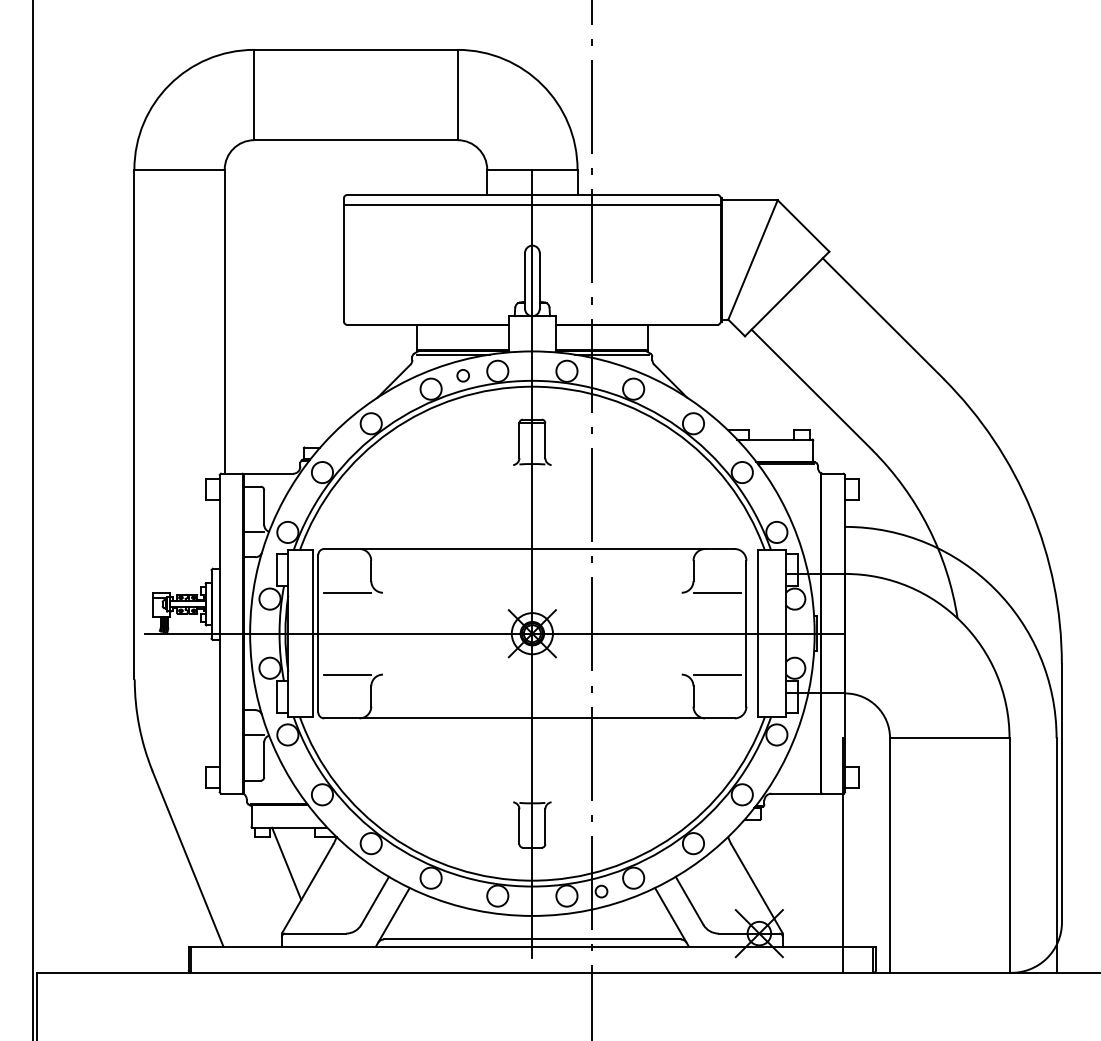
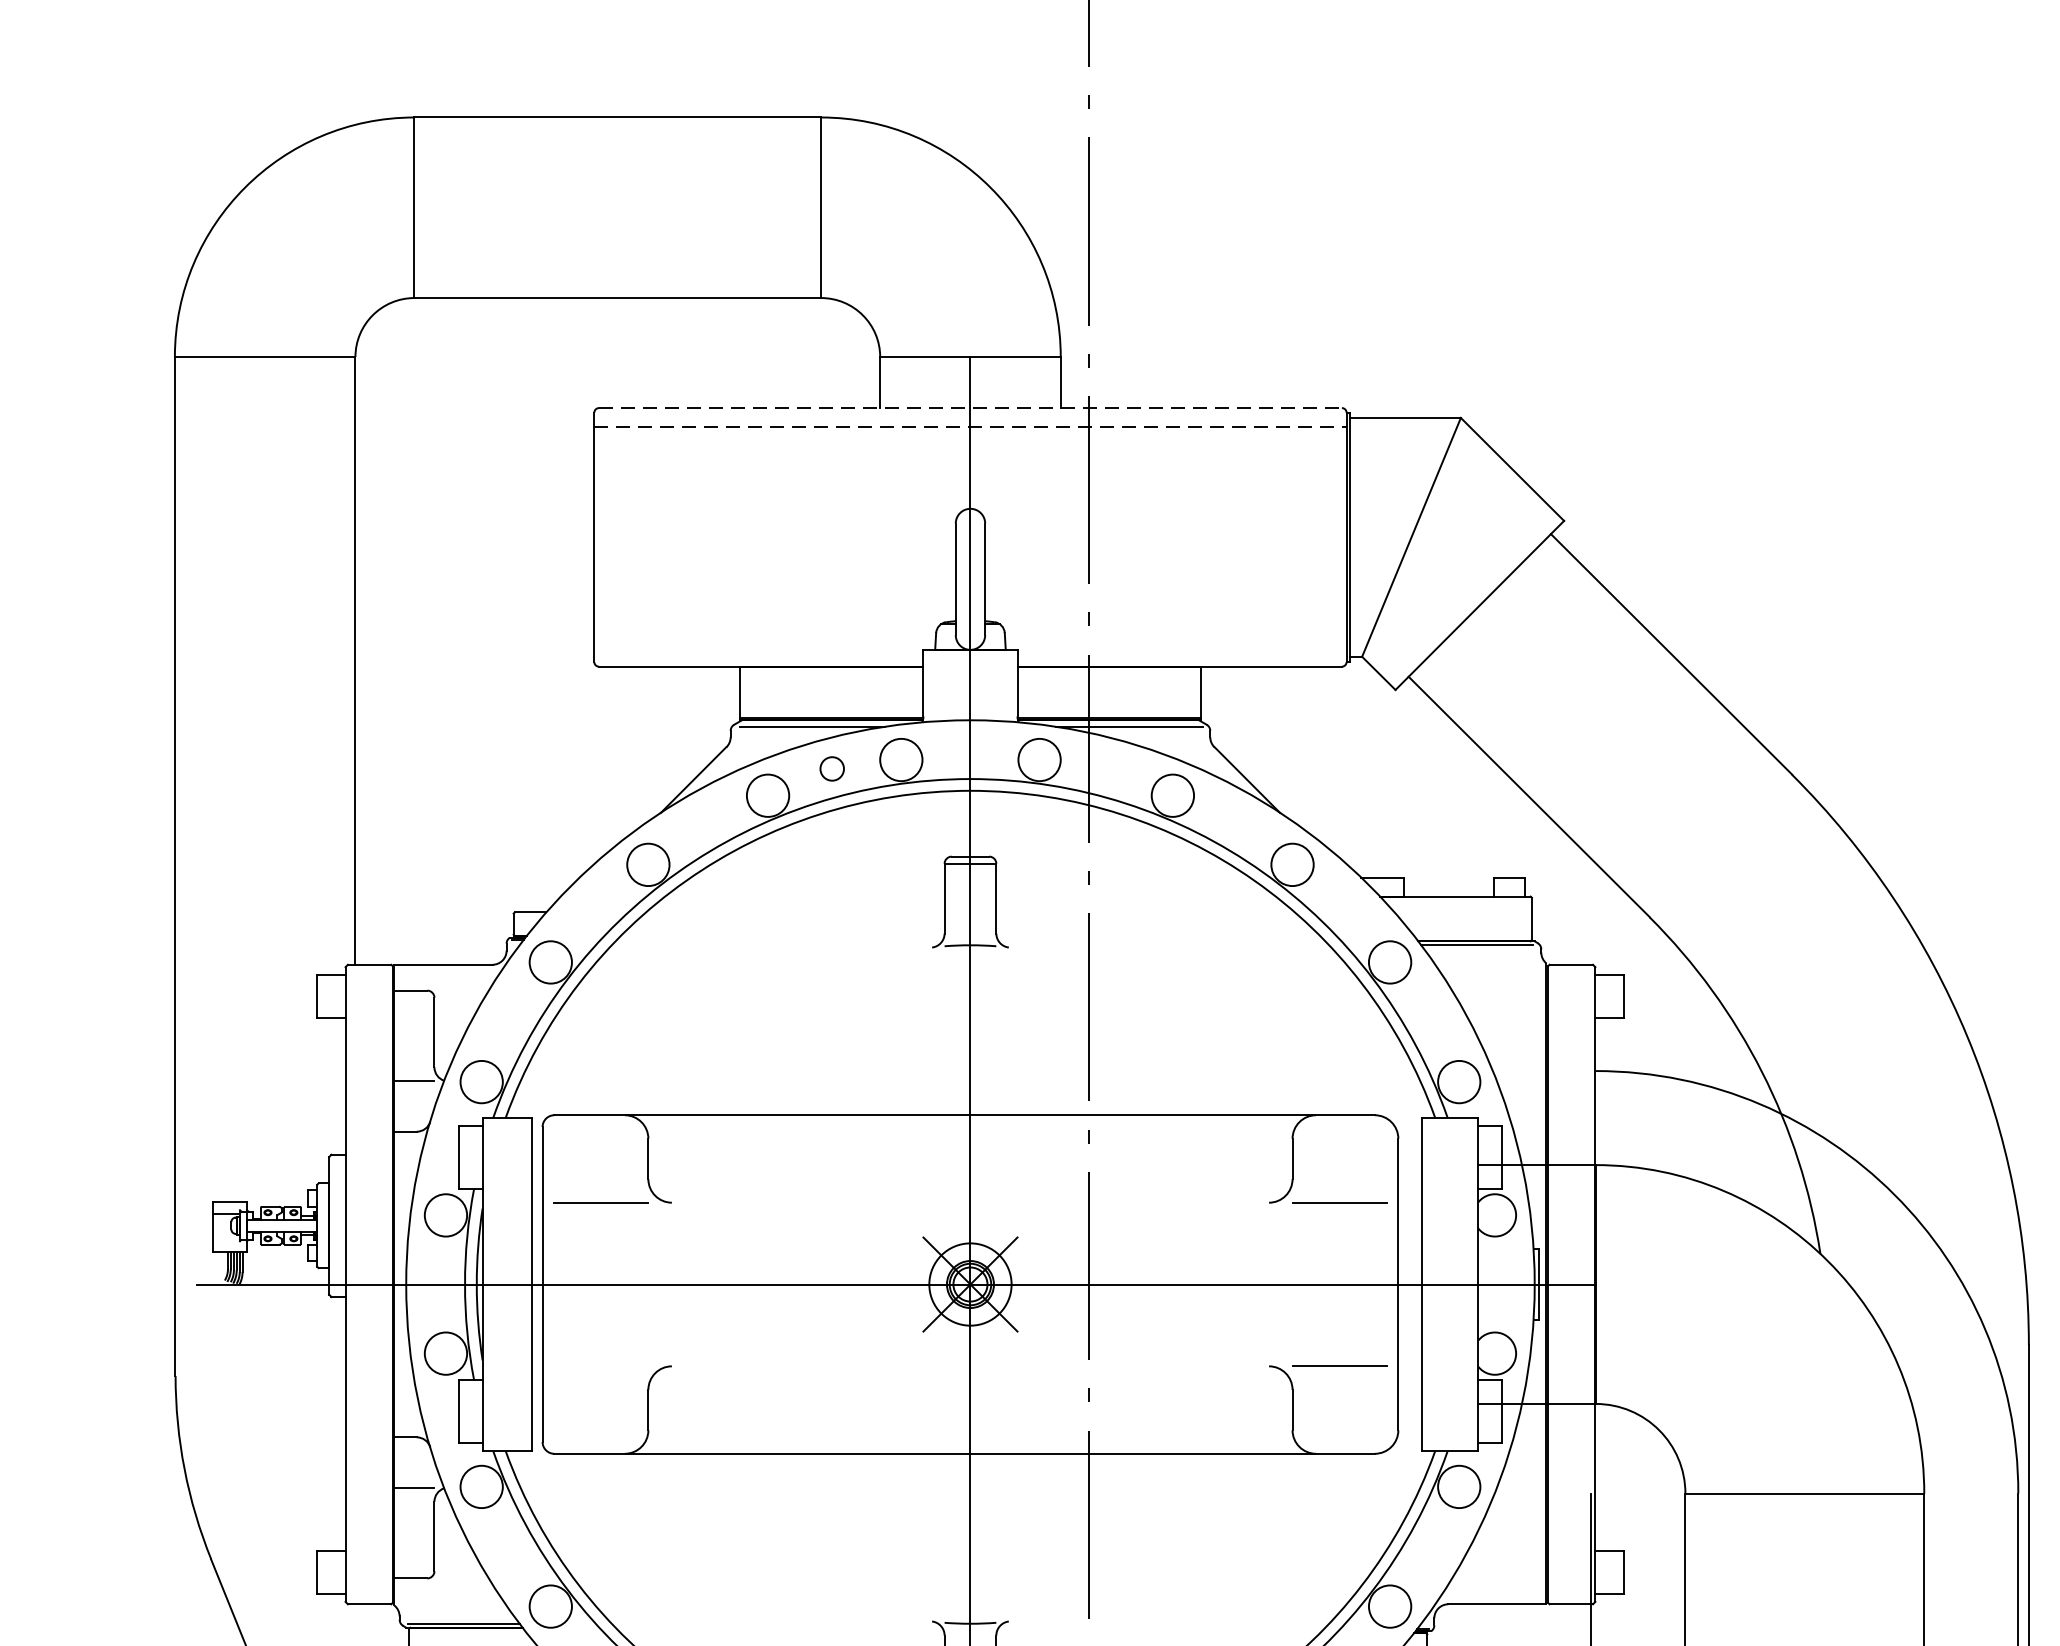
line: (532, 195) -> (970, 408), solid -> dashed
line: (532, 204) -> (970, 426), solid -> dashed
line: (347, 674) -> (600, 1366), removed

